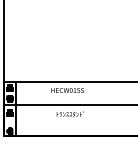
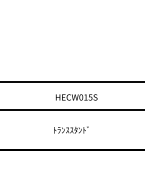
text: (67, 90) -> (76, 97), moved
text: (69, 113) -> (70, 129), moved

